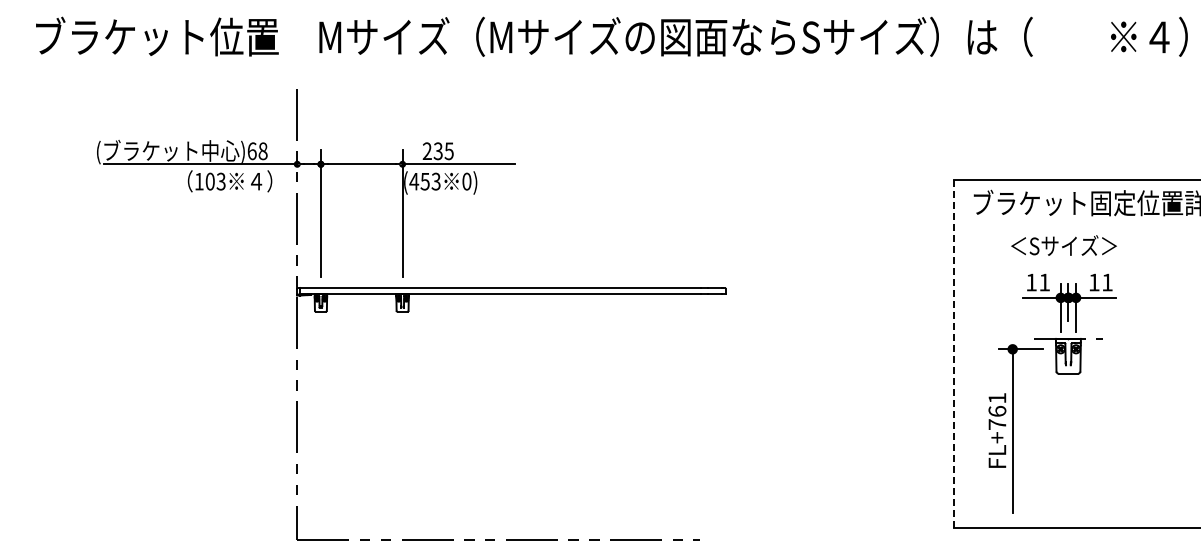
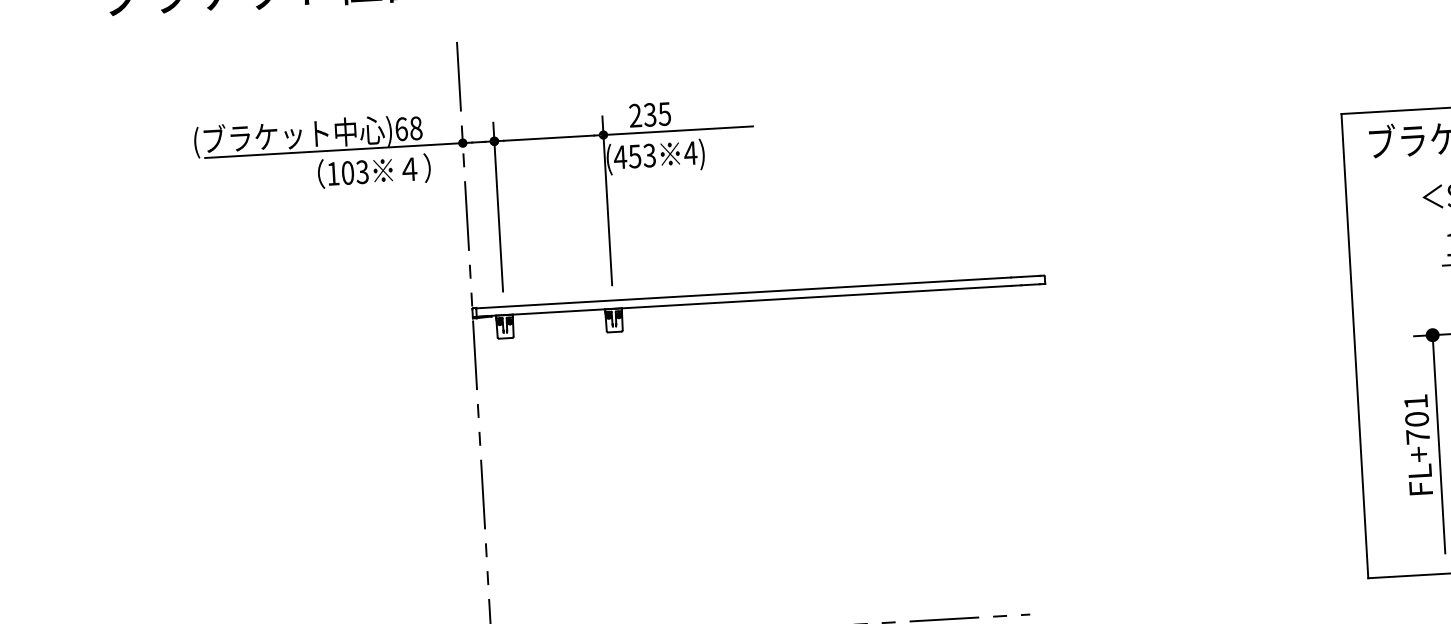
text: (466, 181) -> (690, 153), 0) -> 4)
line: (954, 354) -> (1355, 346), dashed -> solid
text: (997, 410) -> (1417, 418), FL+761 -> FL+701

